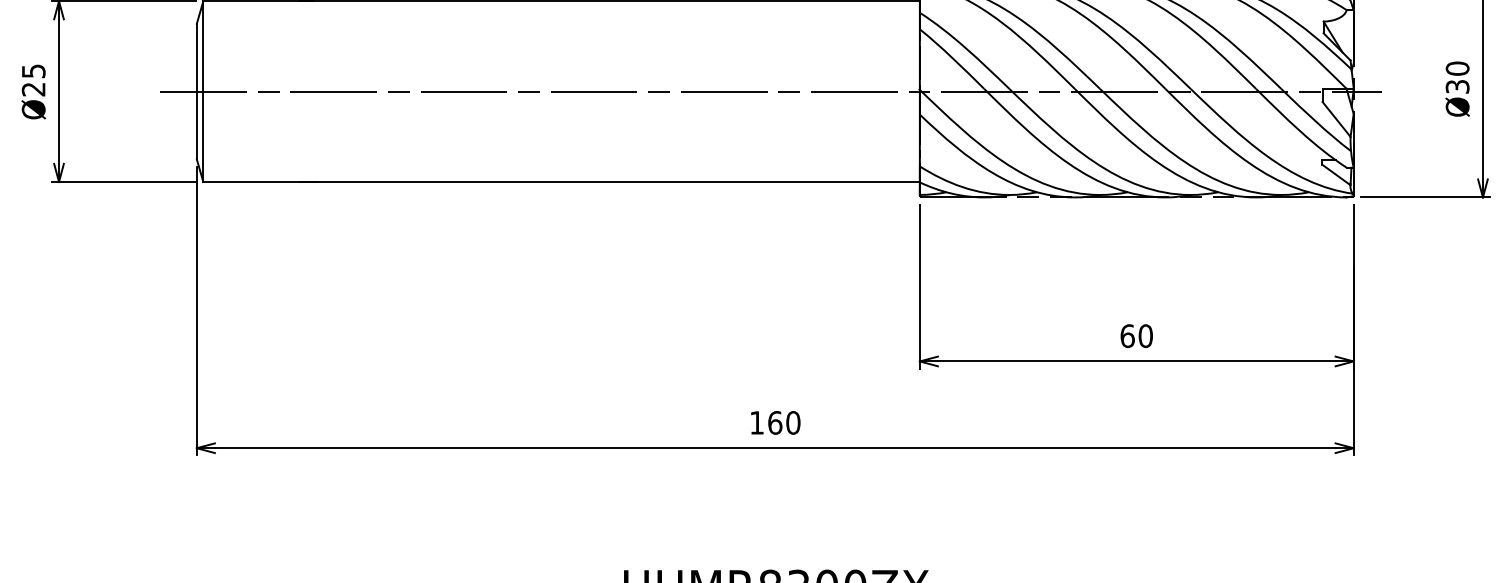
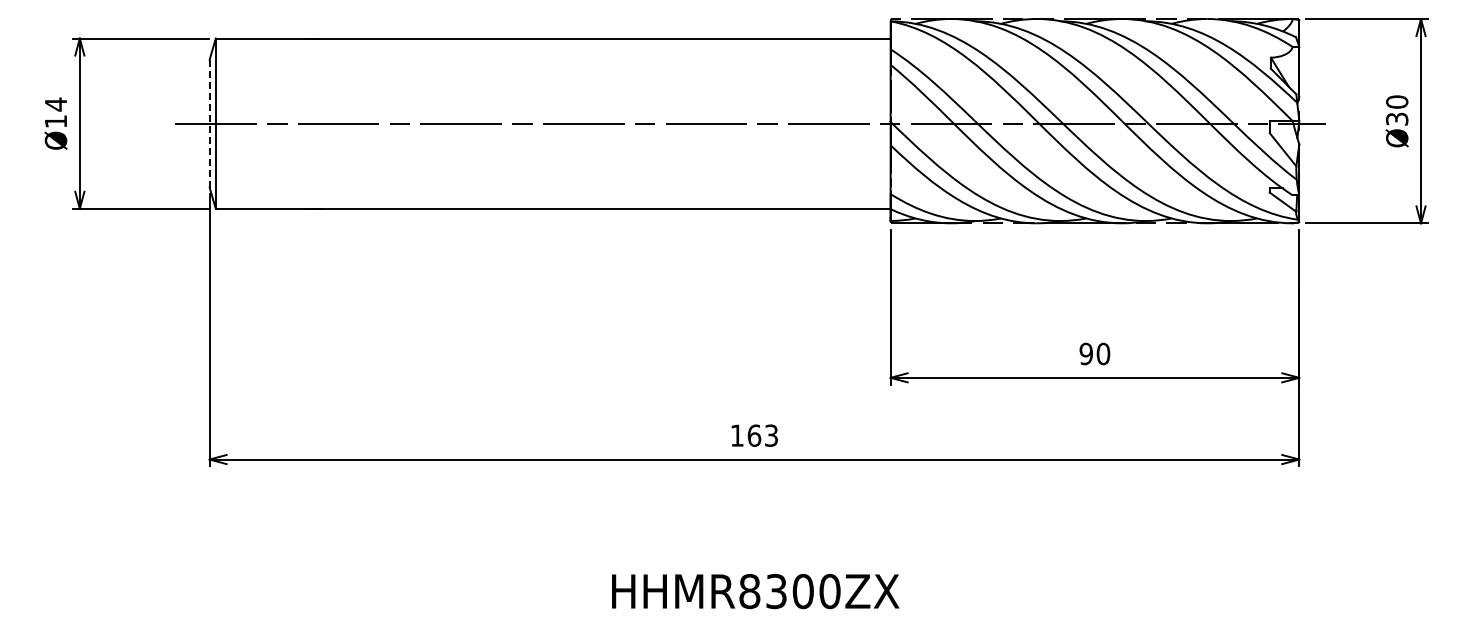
text: (33, 79) -> (55, 112), Ø25 -> Ø14
line: (196, 91) -> (209, 123), solid -> dashed
text: (1127, 335) -> (1086, 353), 60 -> 90
text: (793, 422) -> (771, 435), 160 -> 163

